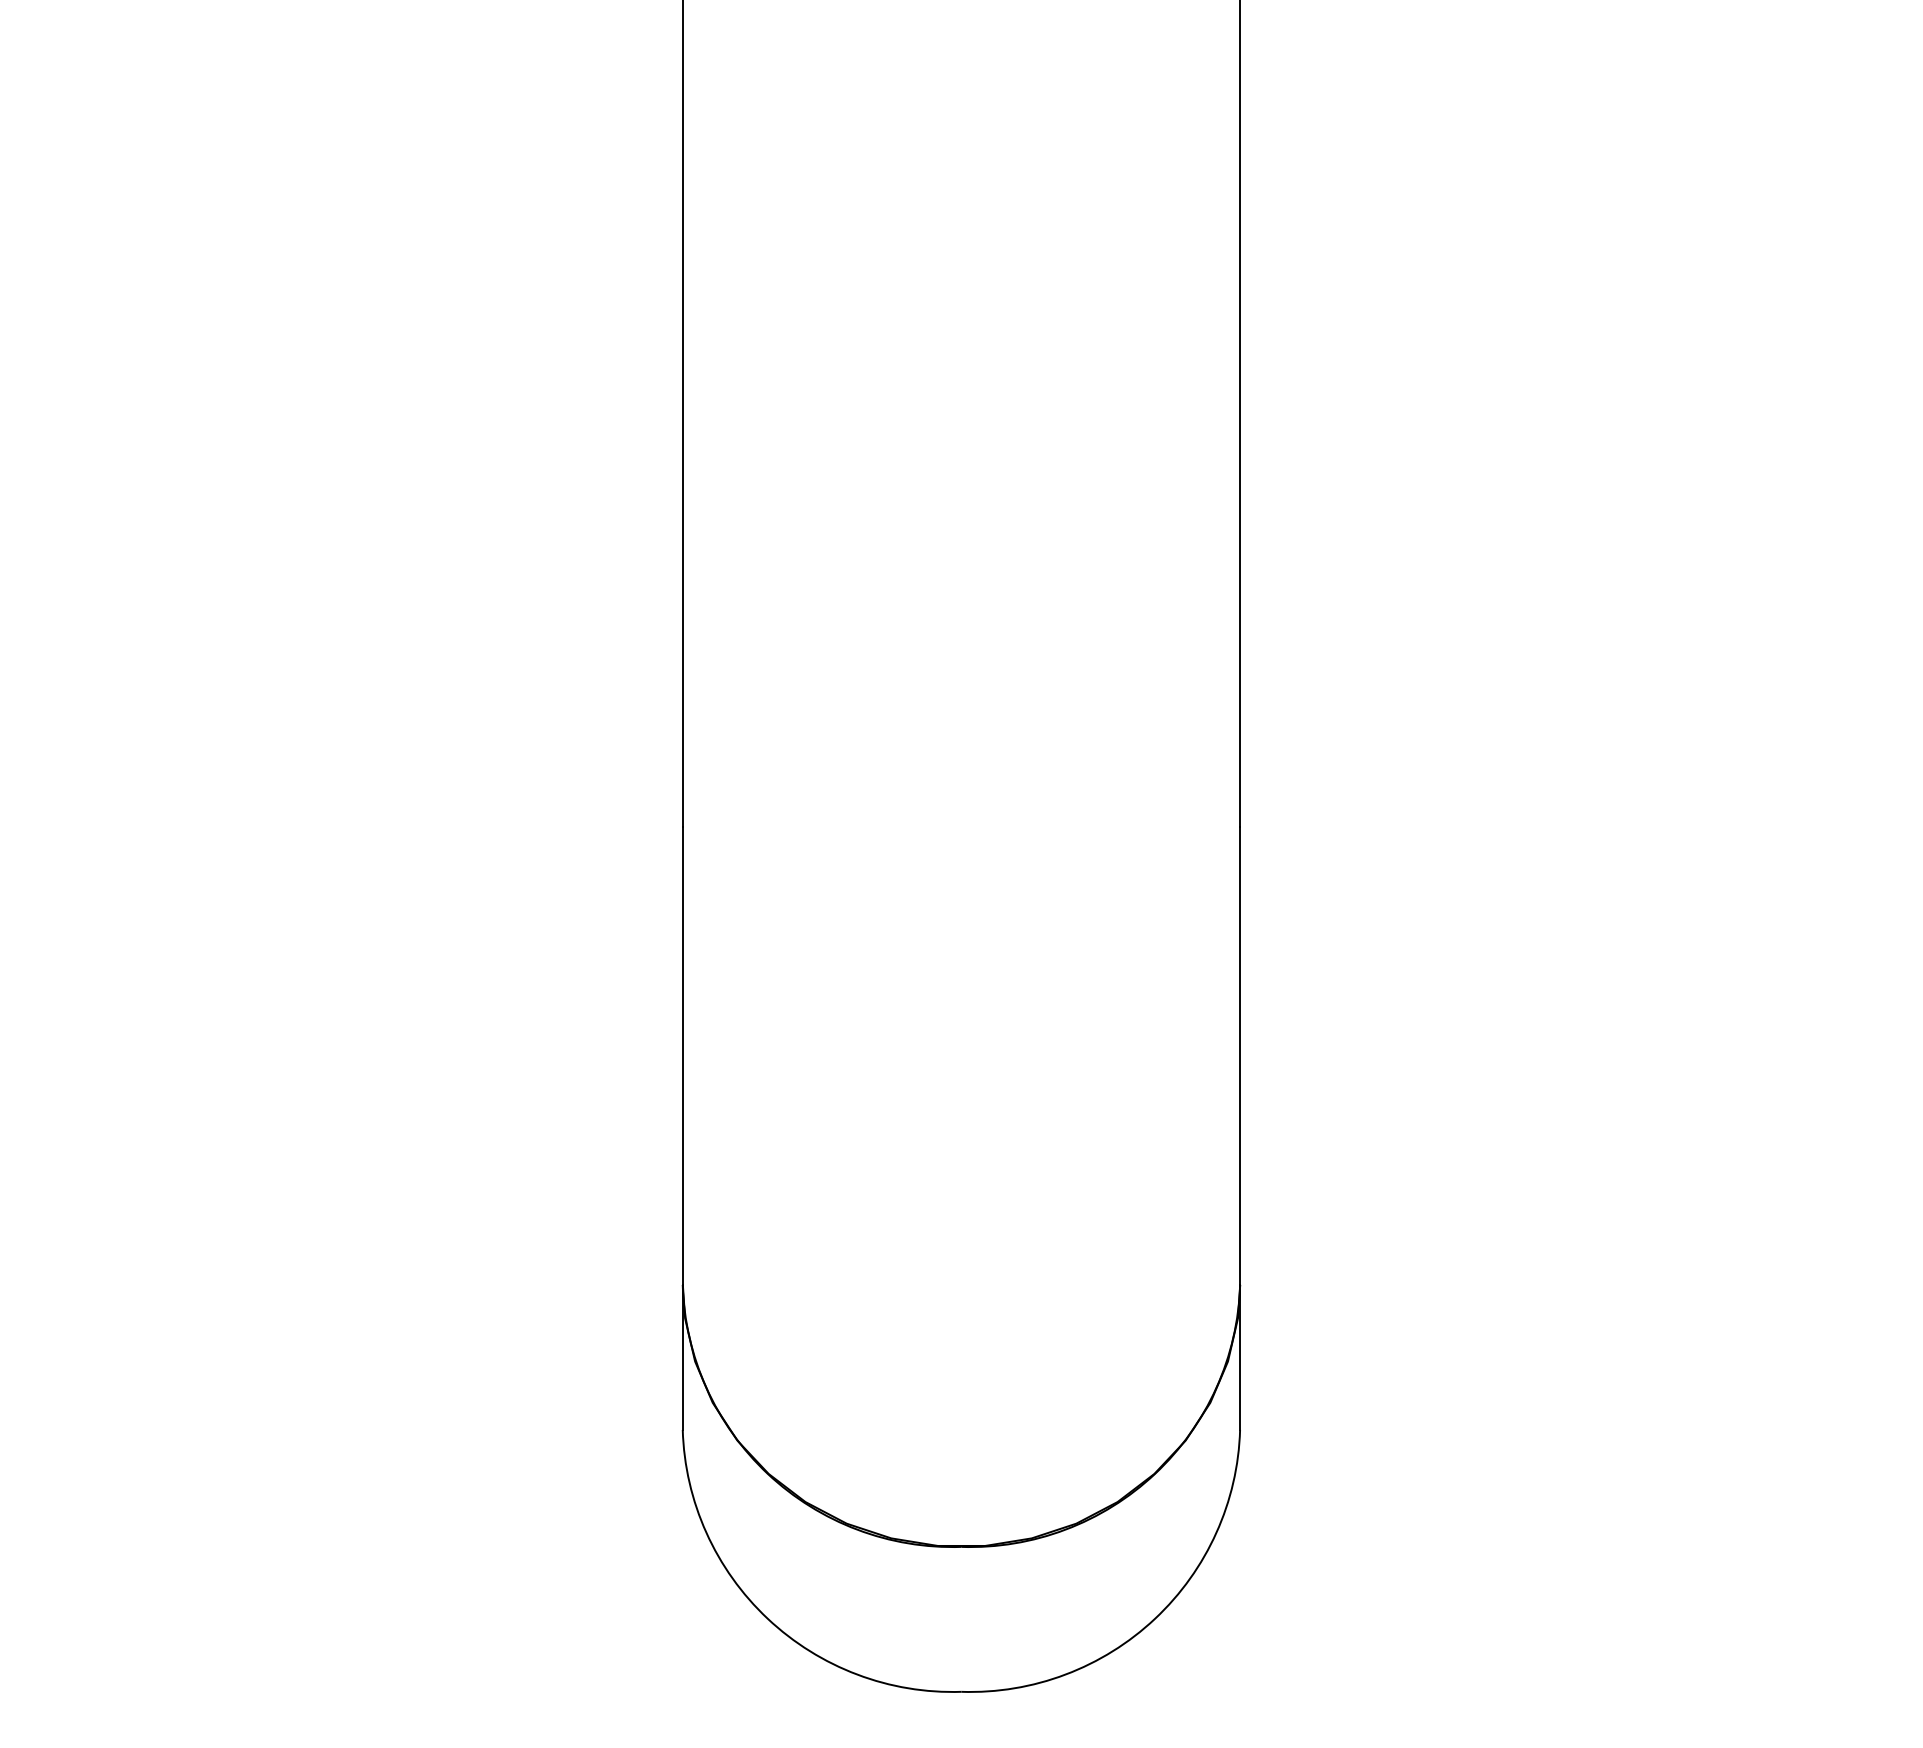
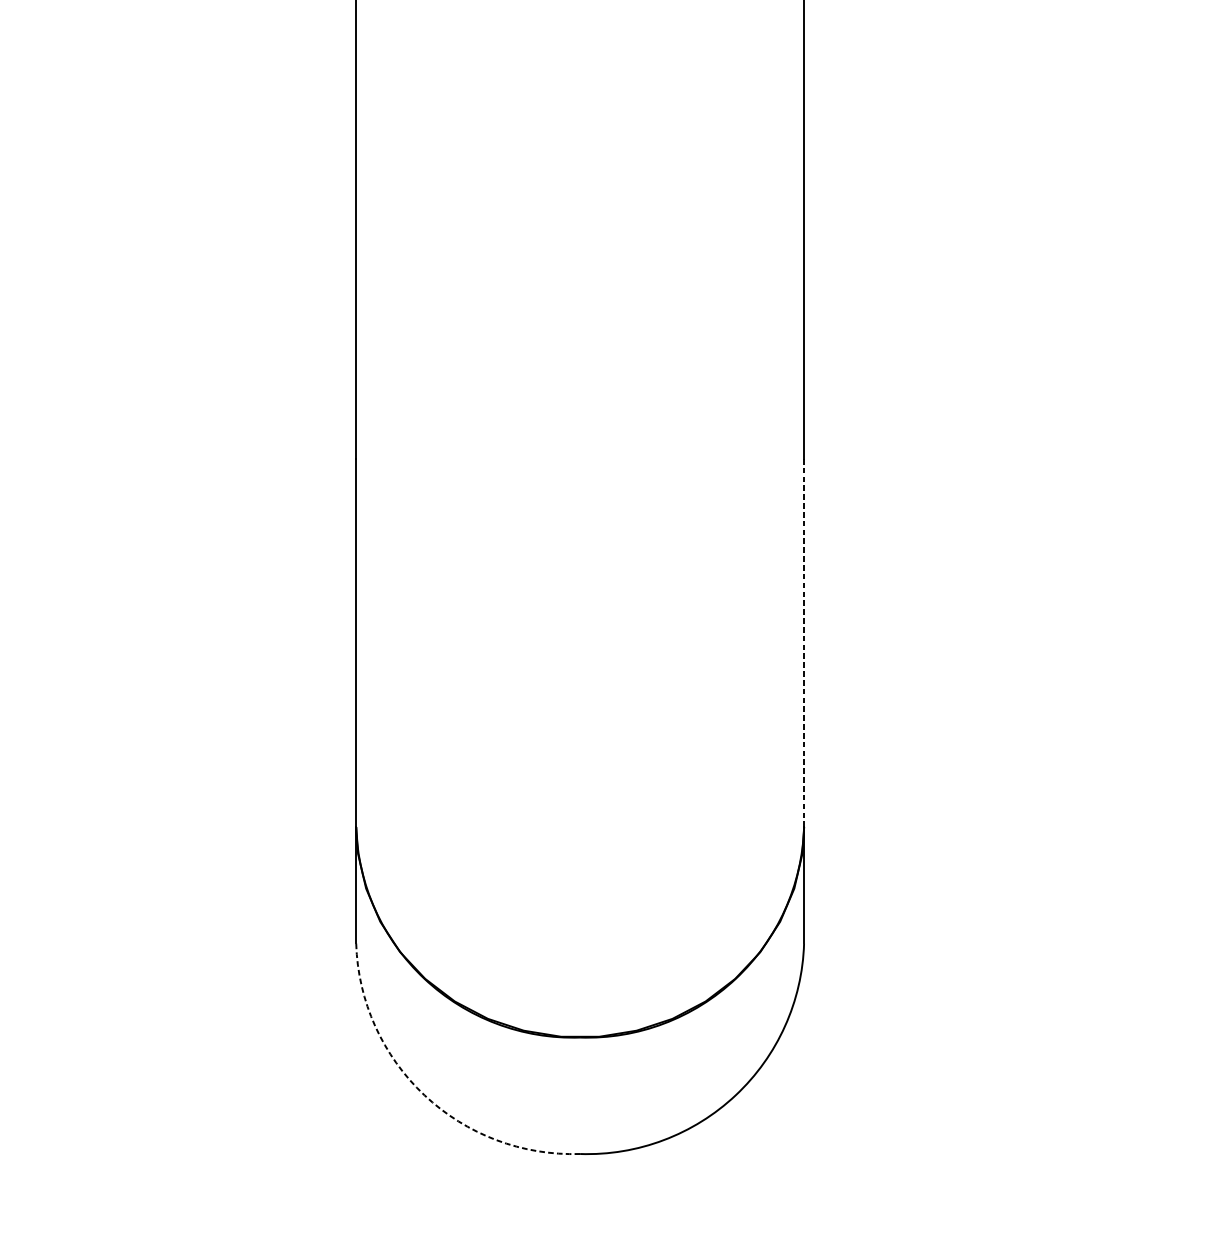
line: (1240, 1056) -> (804, 643), solid -> dashed
arc: (767, 1618) -> (424, 1095), solid -> dashed

